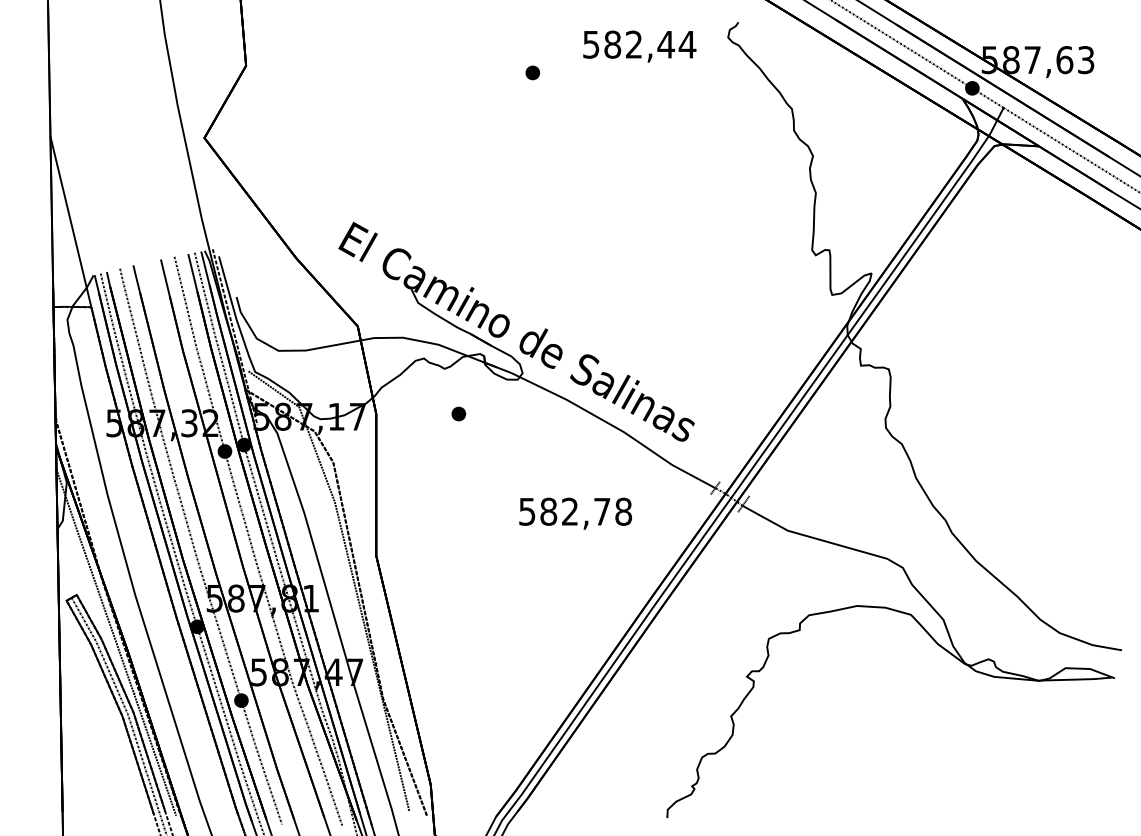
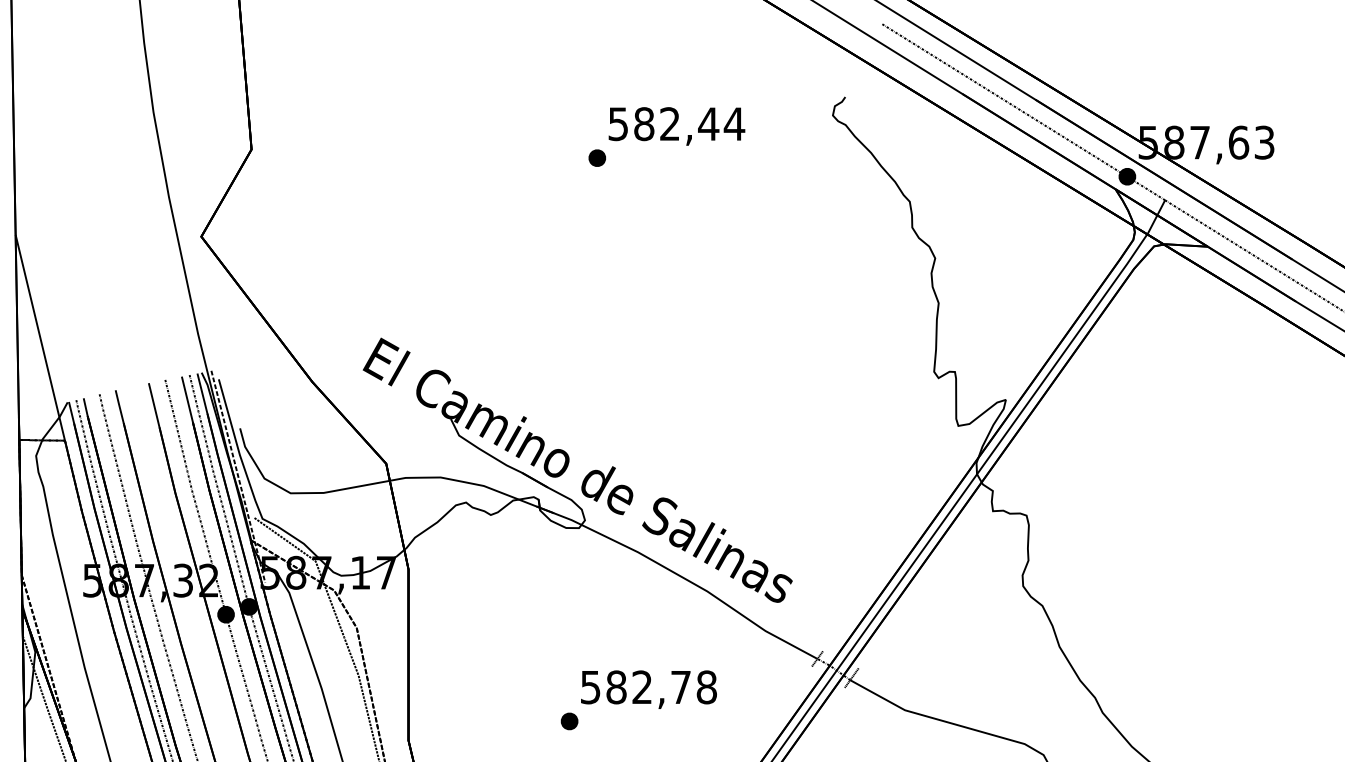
text: (639, 46) -> (676, 126), moved
part: (458, 413) -> (569, 720), moved

